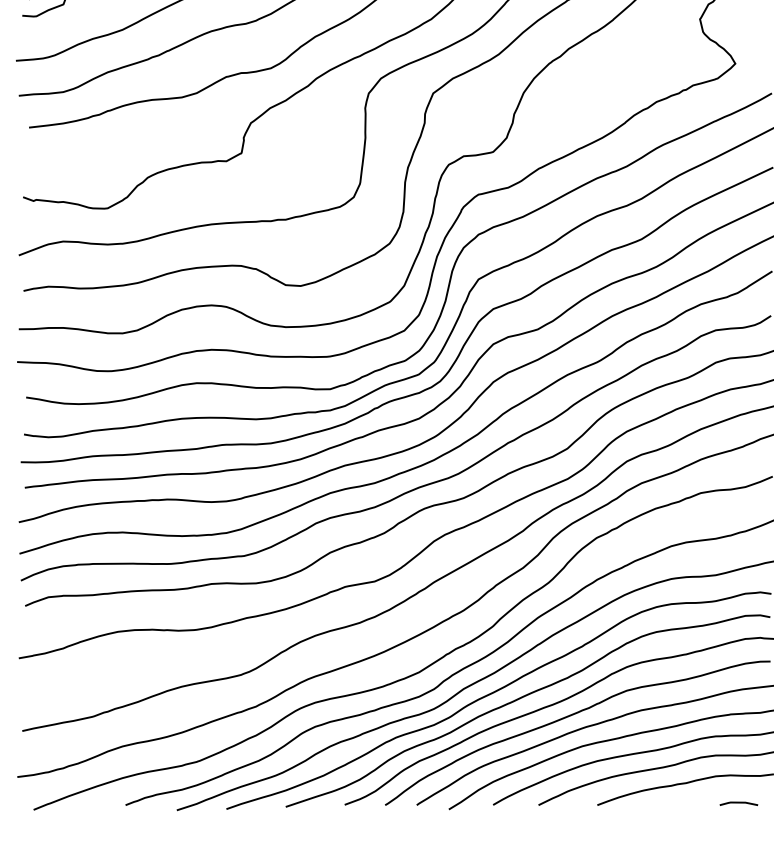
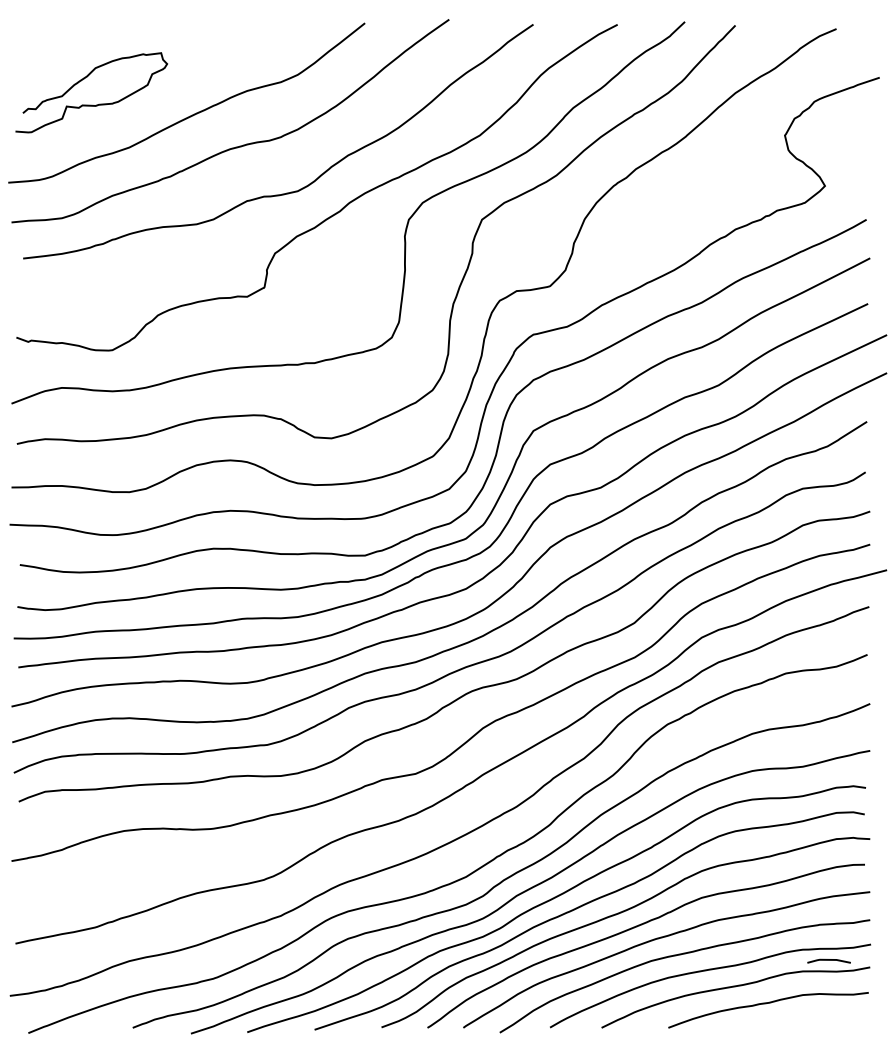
line: (738, 803) -> (828, 960), moved

